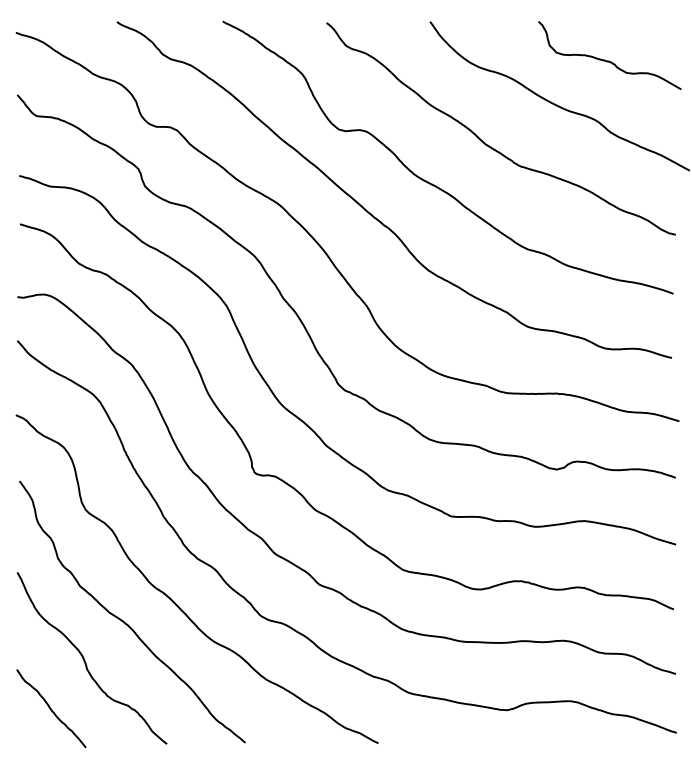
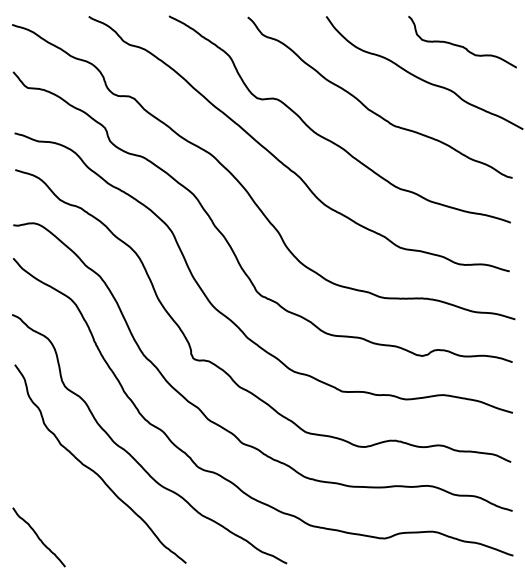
curve: (84, 657) -> (64, 498), removed

